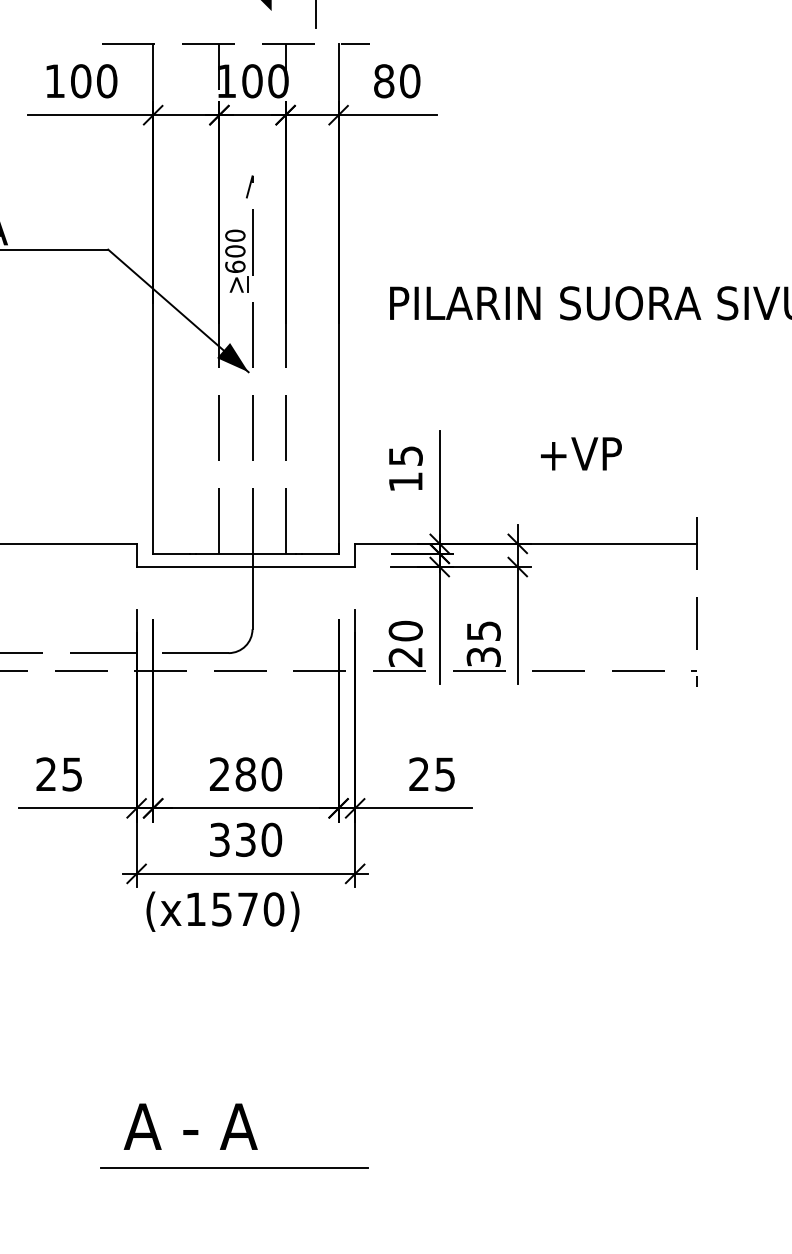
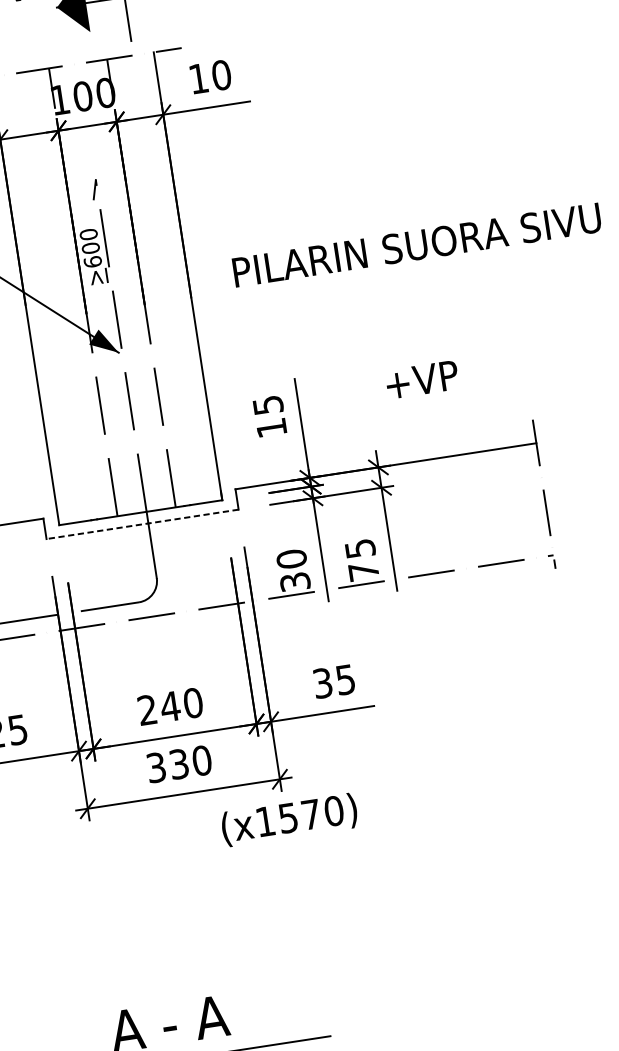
text: (384, 81) -> (199, 78), 80 -> 10
line: (245, 567) -> (142, 524), solid -> dashed
text: (483, 656) -> (363, 571), 35 -> 75
text: (405, 657) -> (295, 582), 20 -> 30
text: (245, 774) -> (170, 706), 280 -> 240
text: (418, 774) -> (322, 683), 25 -> 35
text: (222, 911) -> (289, 819), moved

